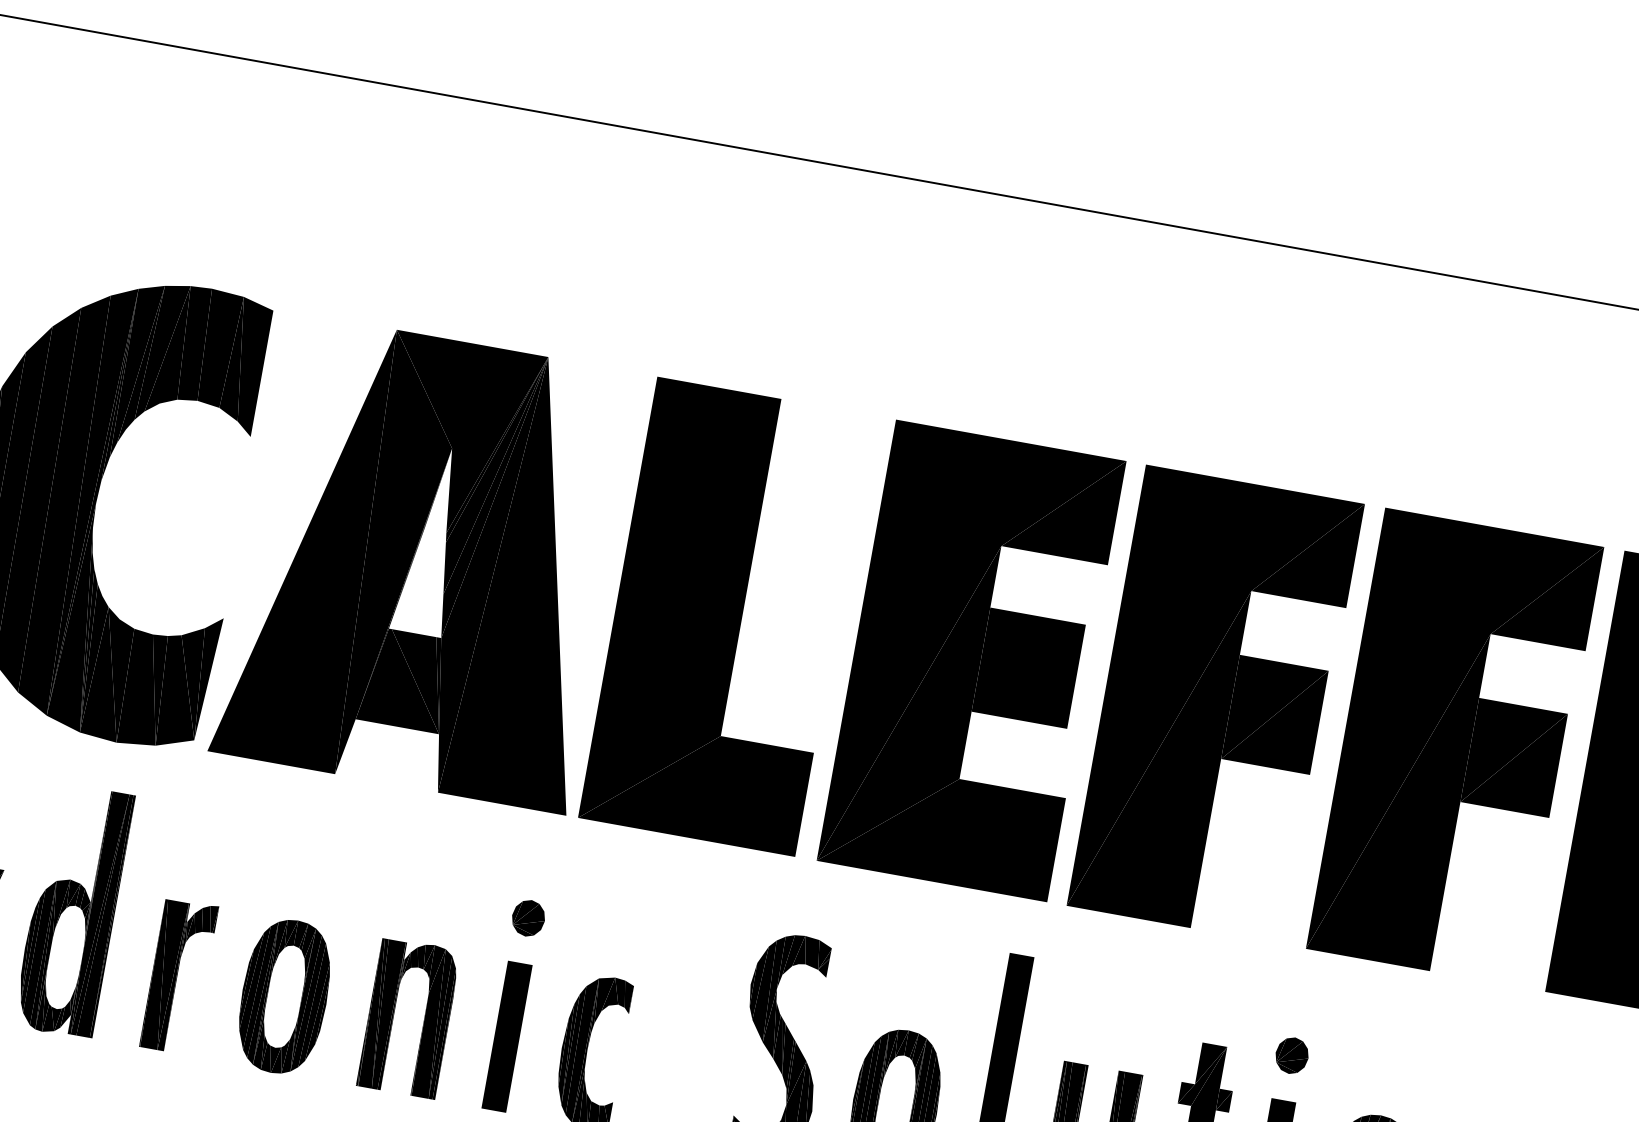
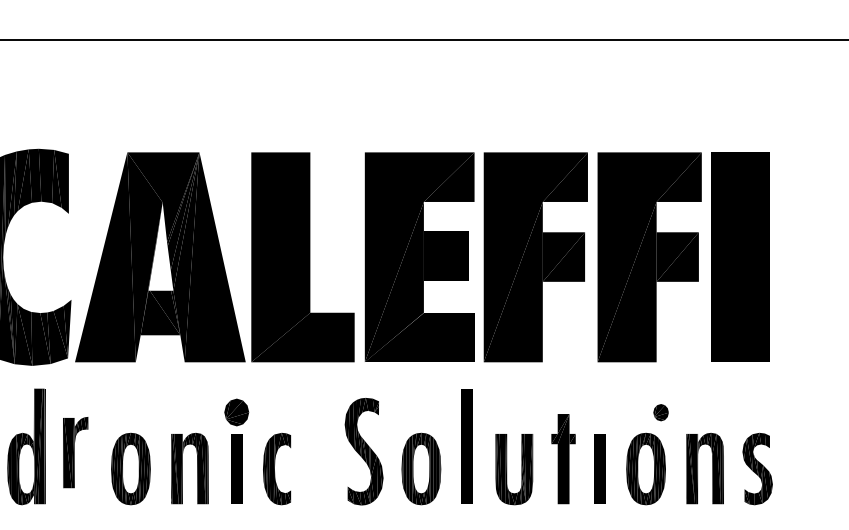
part: (527, 917) -> (236, 412), size x1.6
part: (178, 976) -> (75, 452), moved
part: (1290, 1055) -> (660, 412), moved

